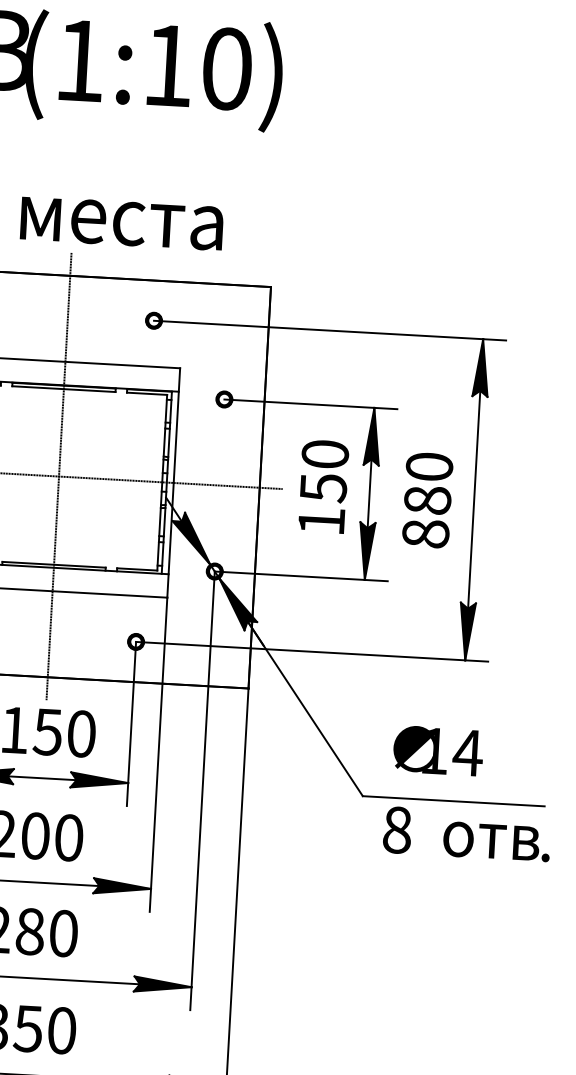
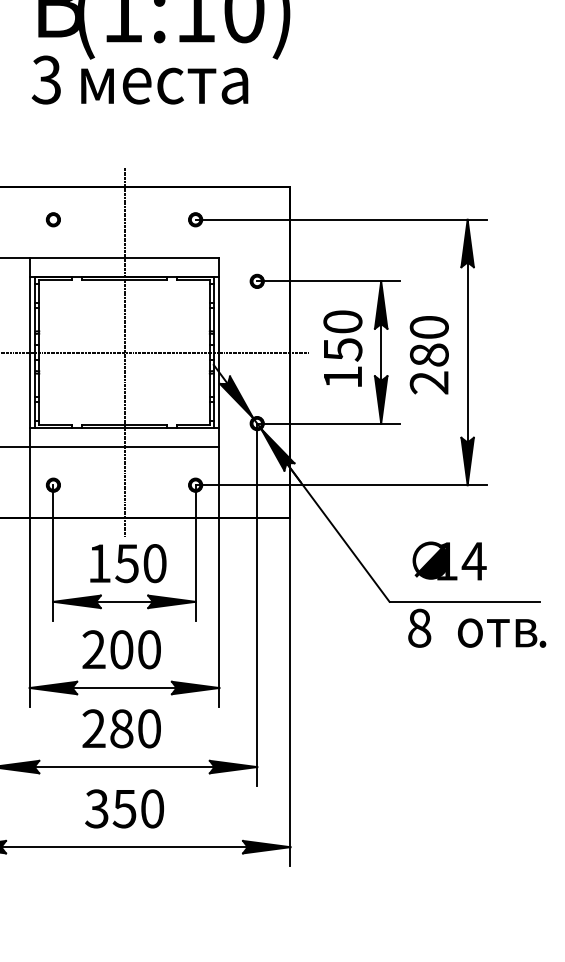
text: (121, 222) -> (164, 85), moved
text: (424, 533) -> (428, 382), 880 -> 280

